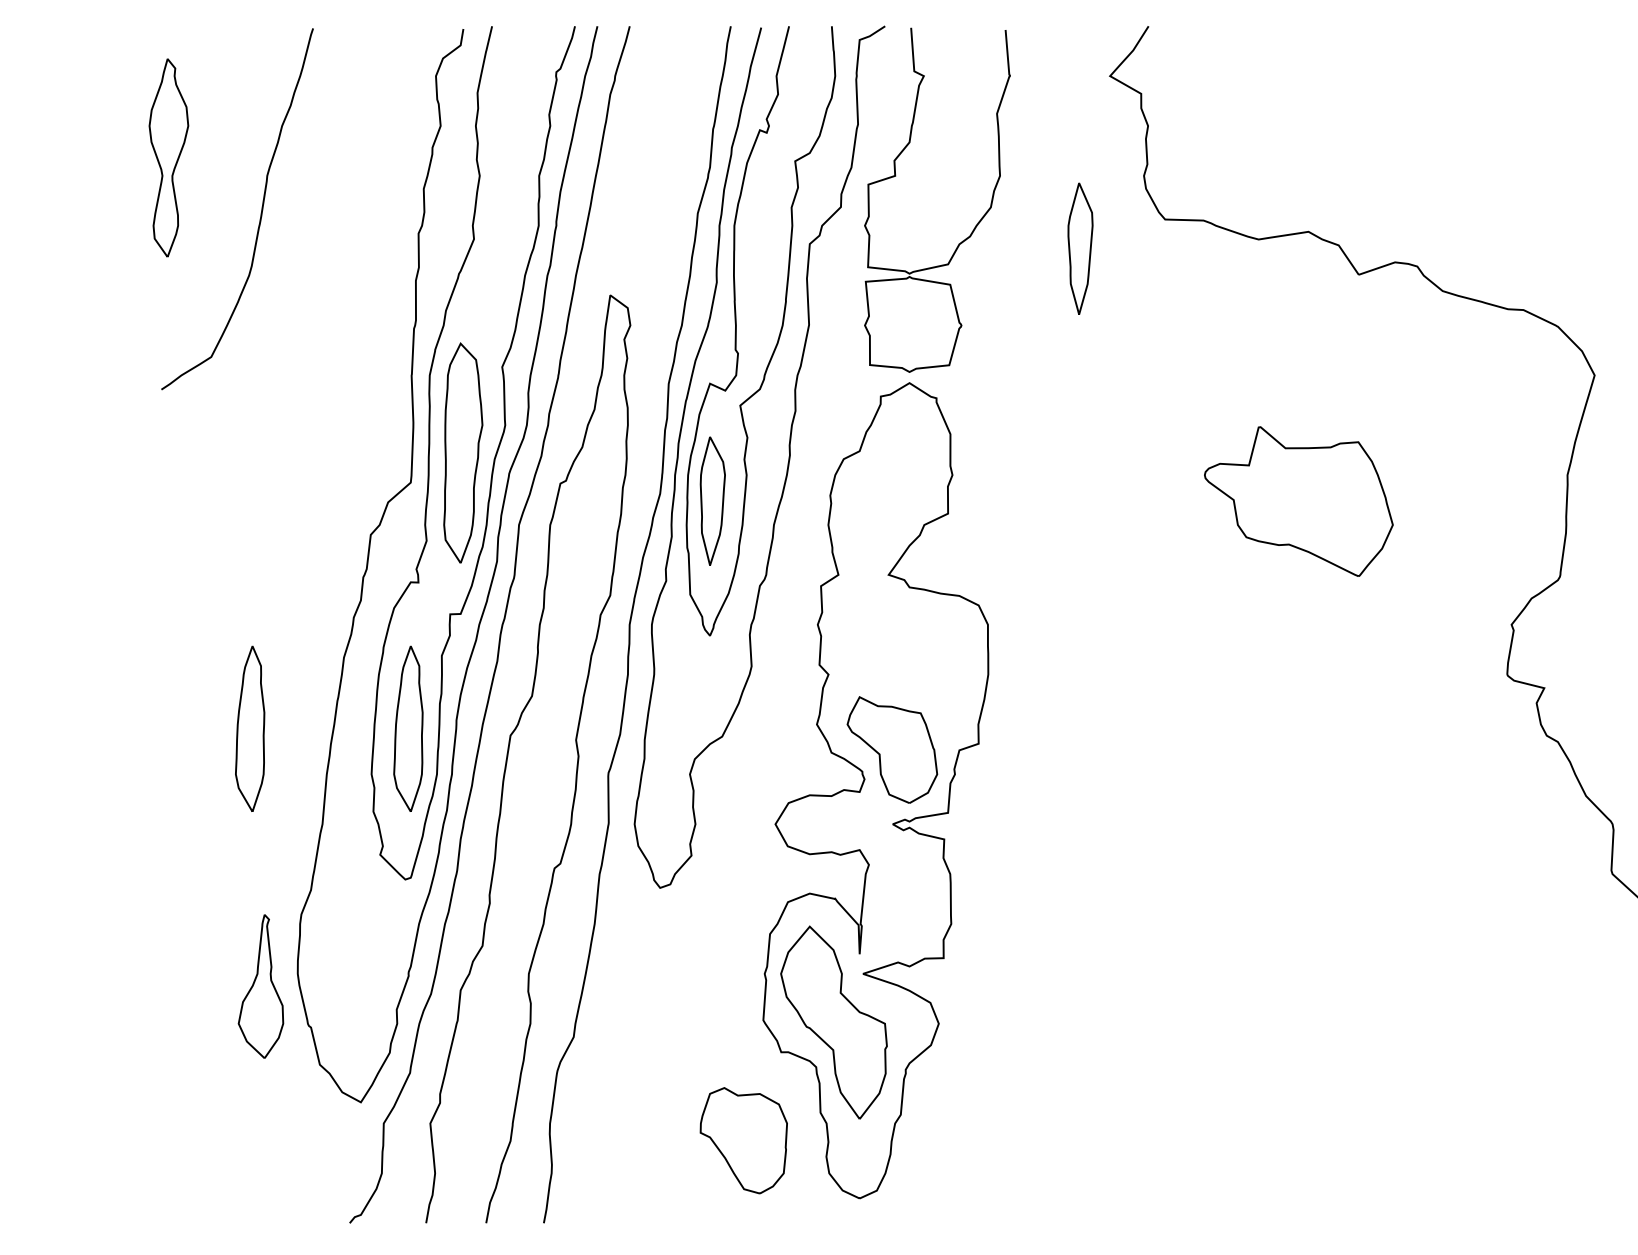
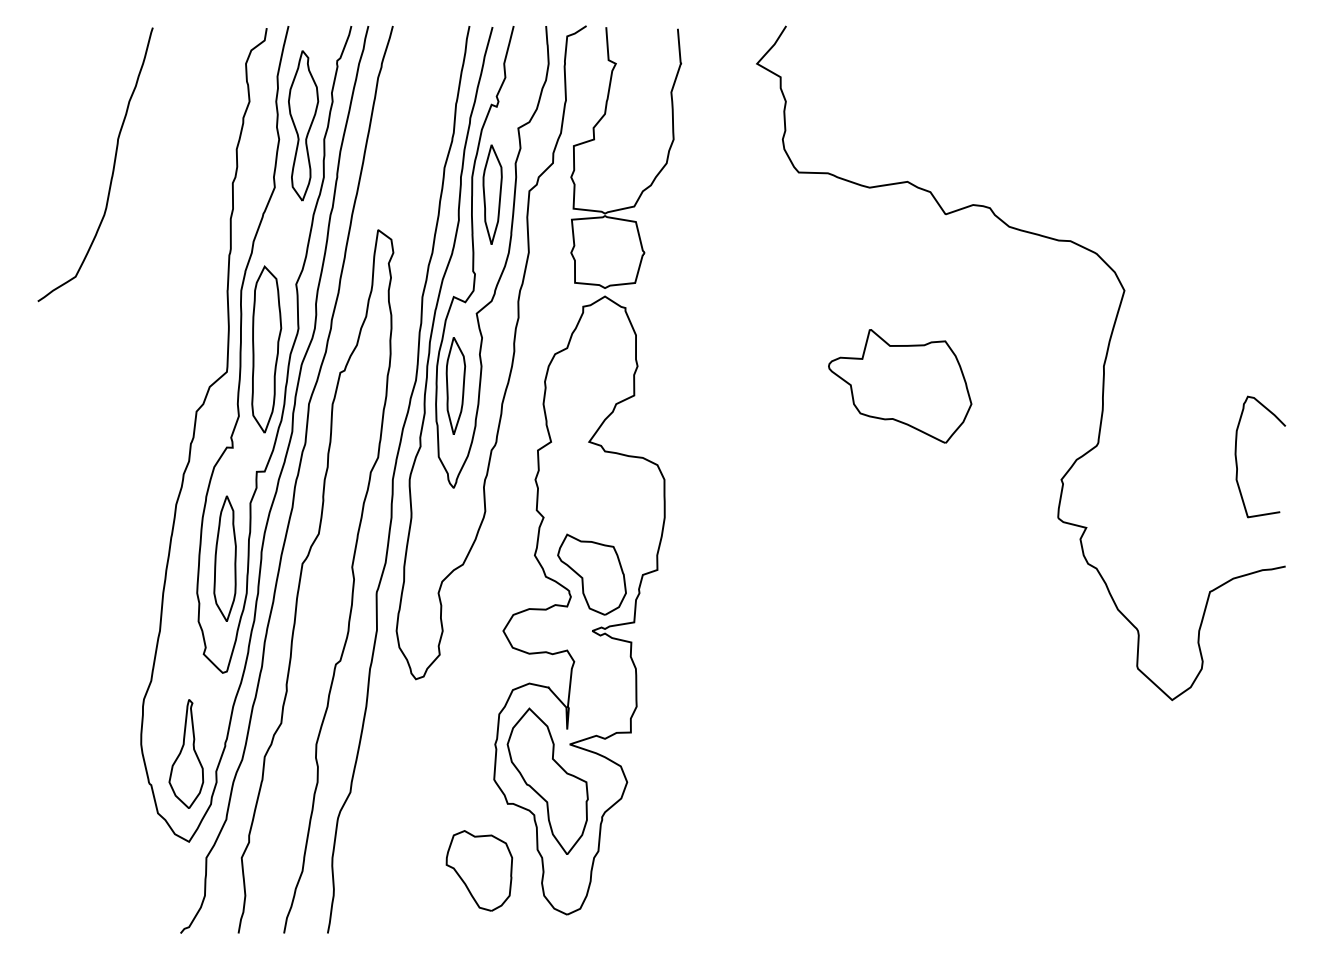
part: (168, 157) -> (303, 125), moved
part: (1080, 248) -> (492, 194), moved
part: (249, 728) -> (104, 558), removed
part: (261, 985) -> (186, 753), moved

